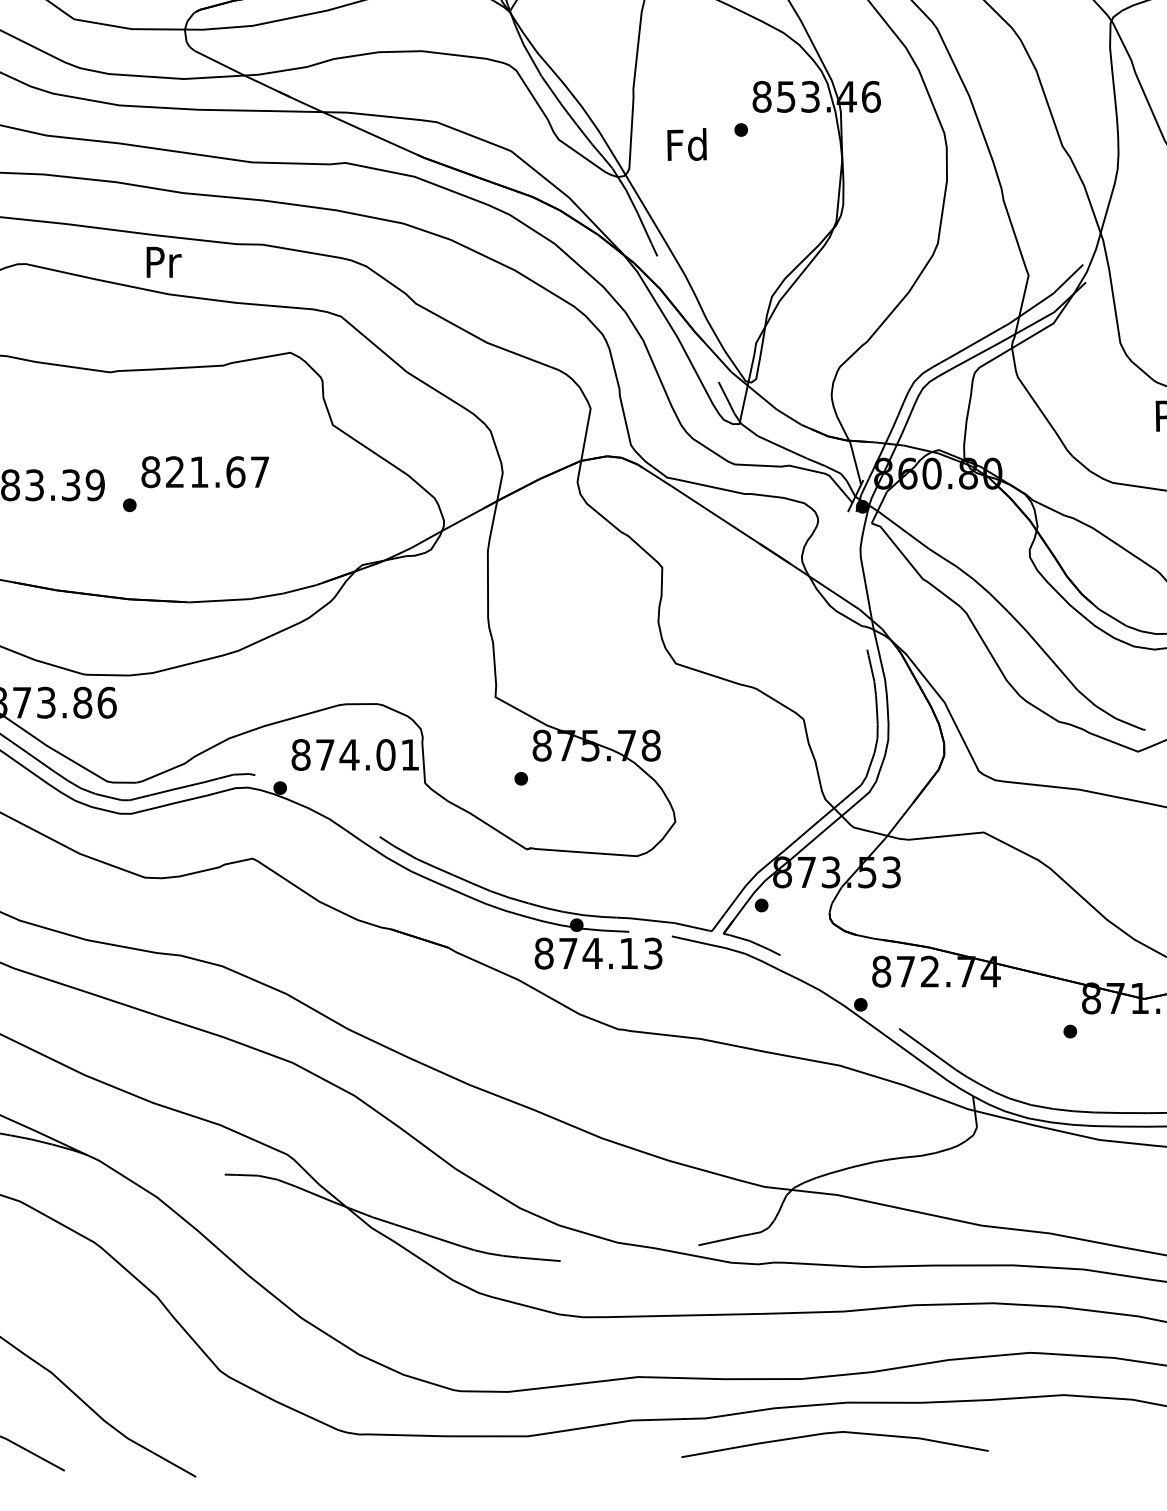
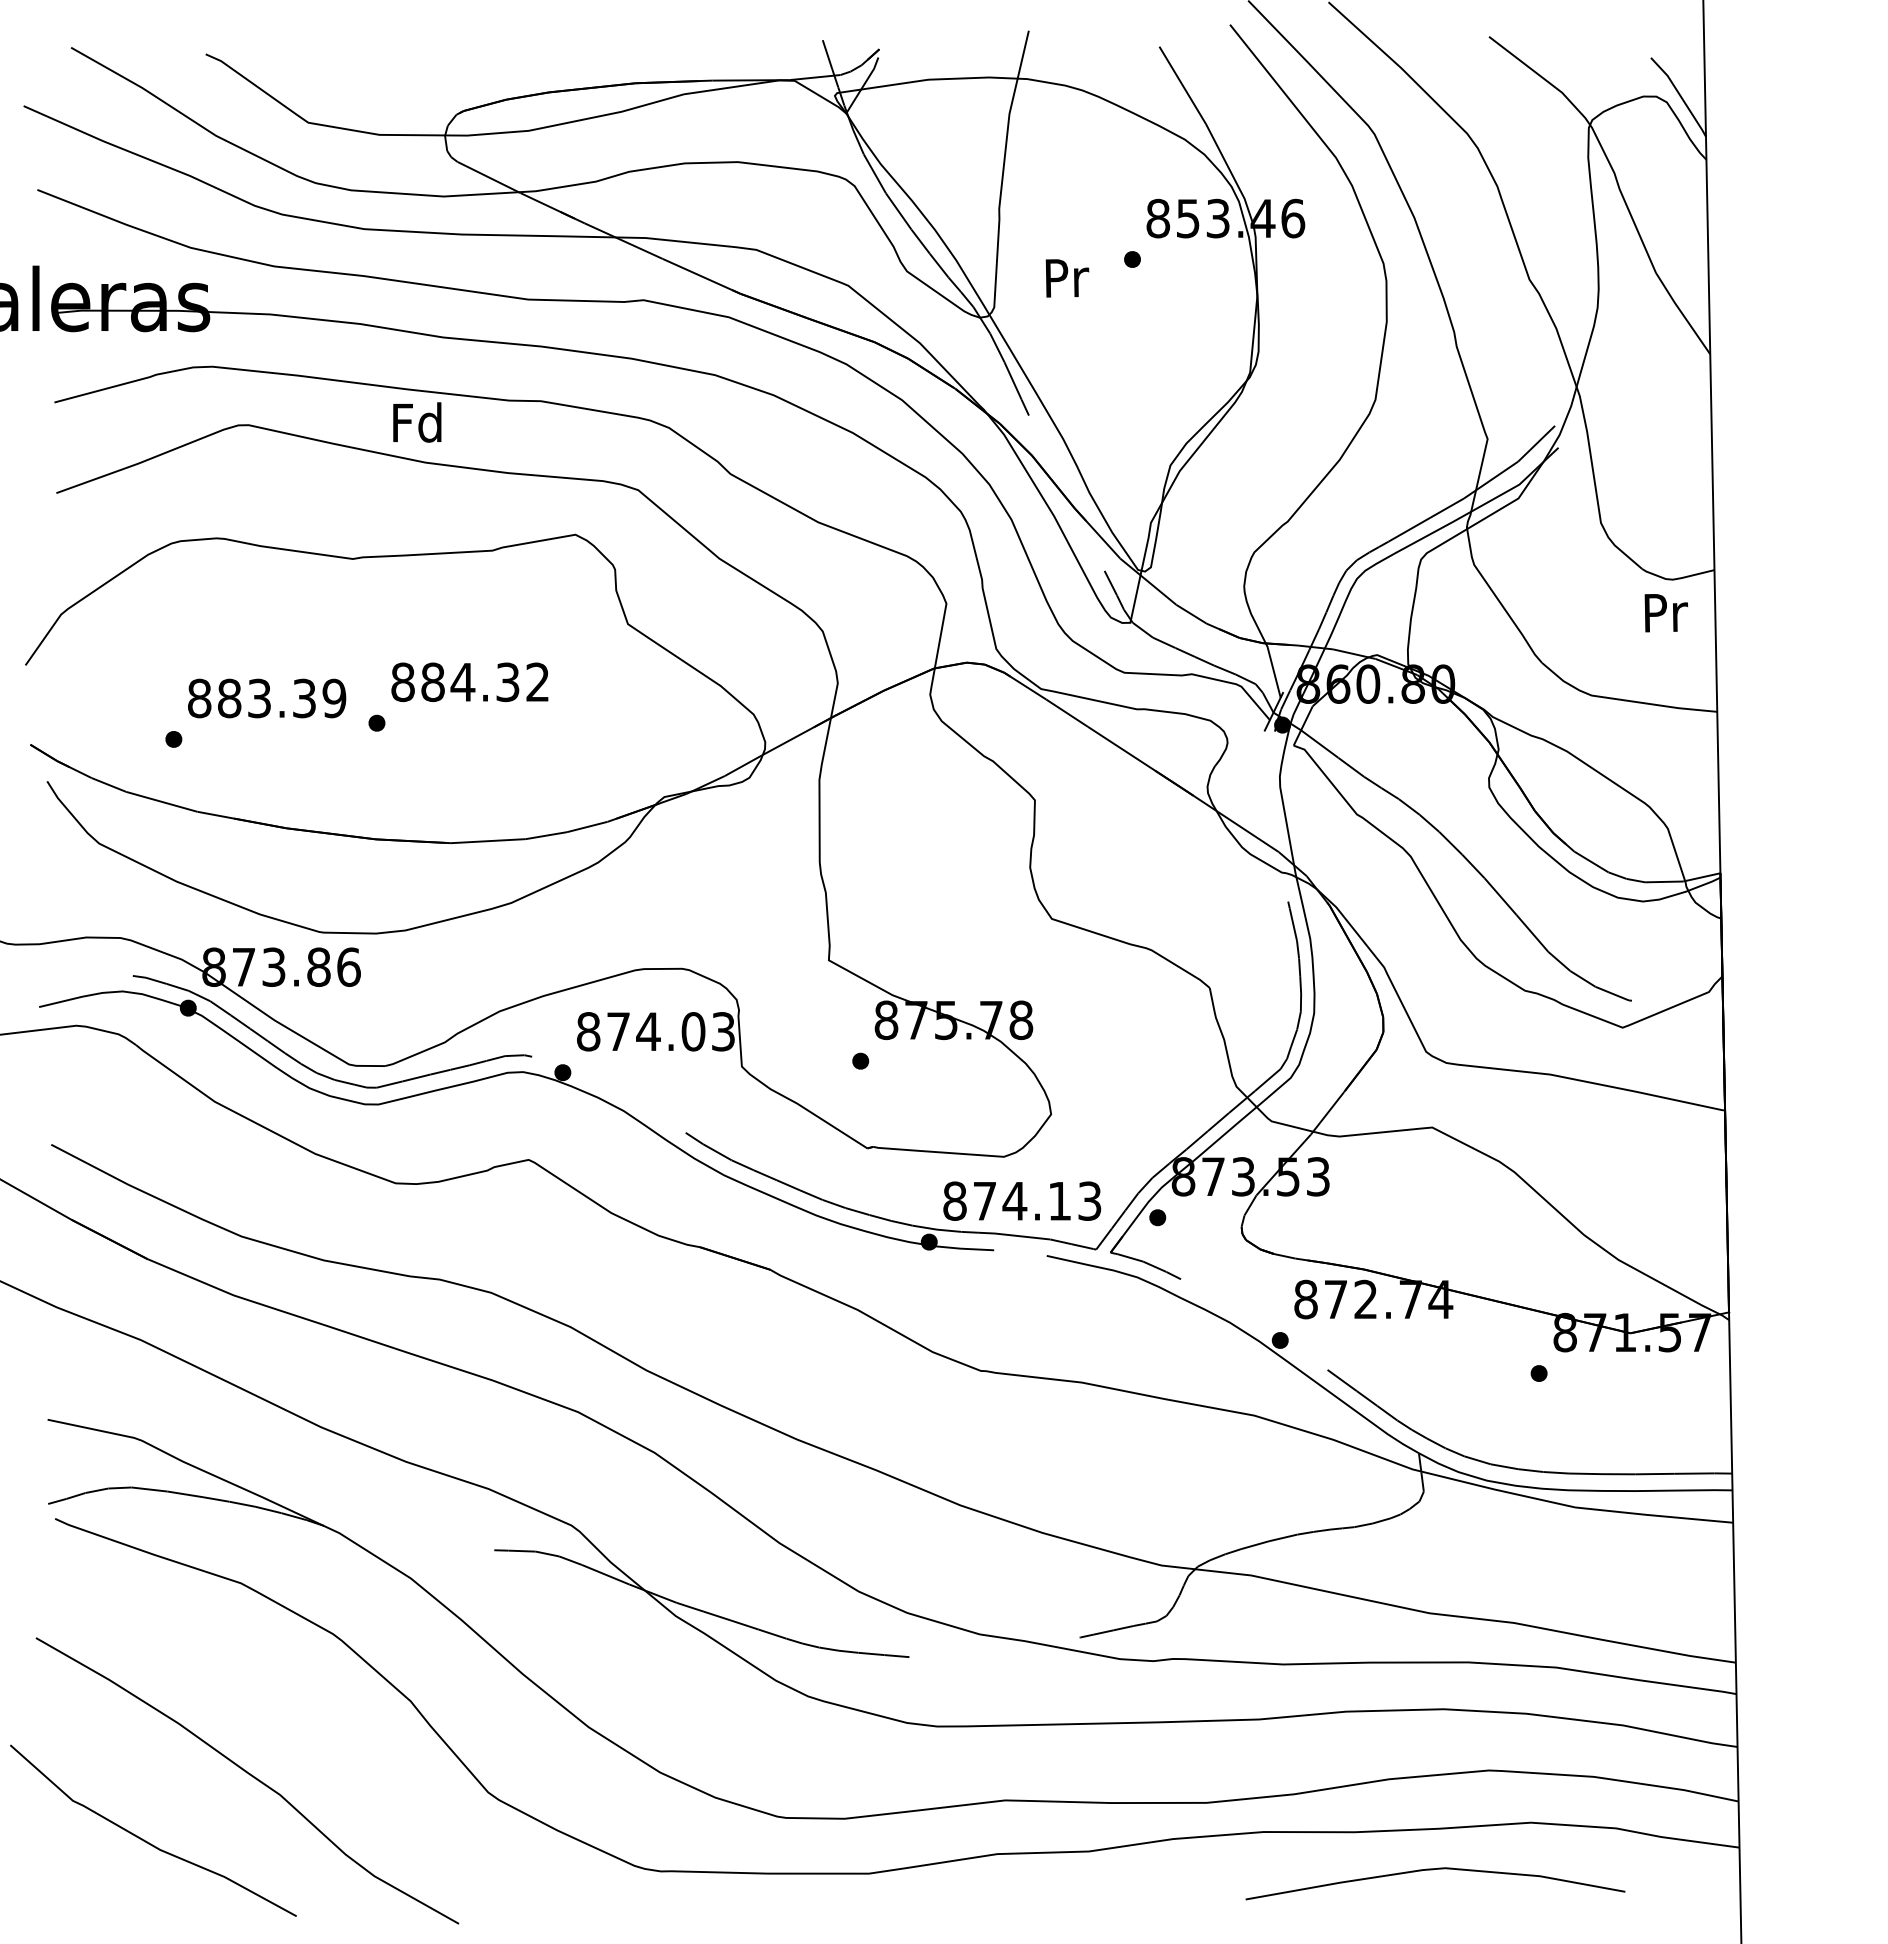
text: (687, 144) -> (1065, 277), Fd -> Pr
text: (162, 261) -> (417, 422), Pr -> Fd
text: (216, 472) -> (484, 682), 821.67 -> 884.32
text: (410, 754) -> (723, 1031), 874.01 -> 874.03
text: (598, 953) -> (1022, 1200), moved
curve: (833, 1433) -> (1433, 1870), moved

